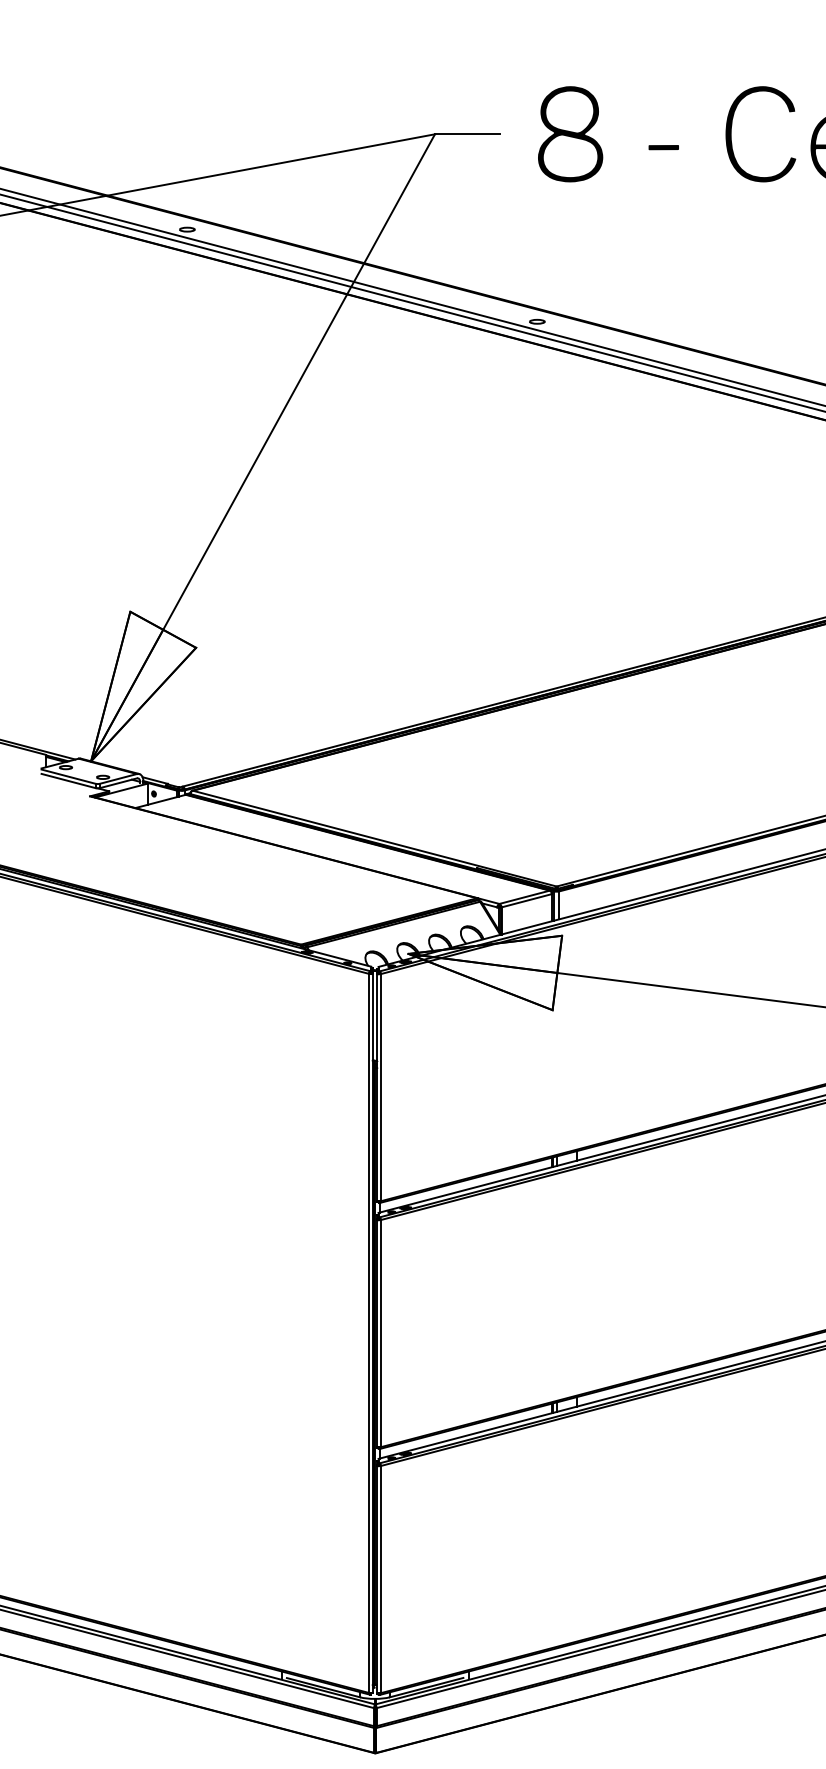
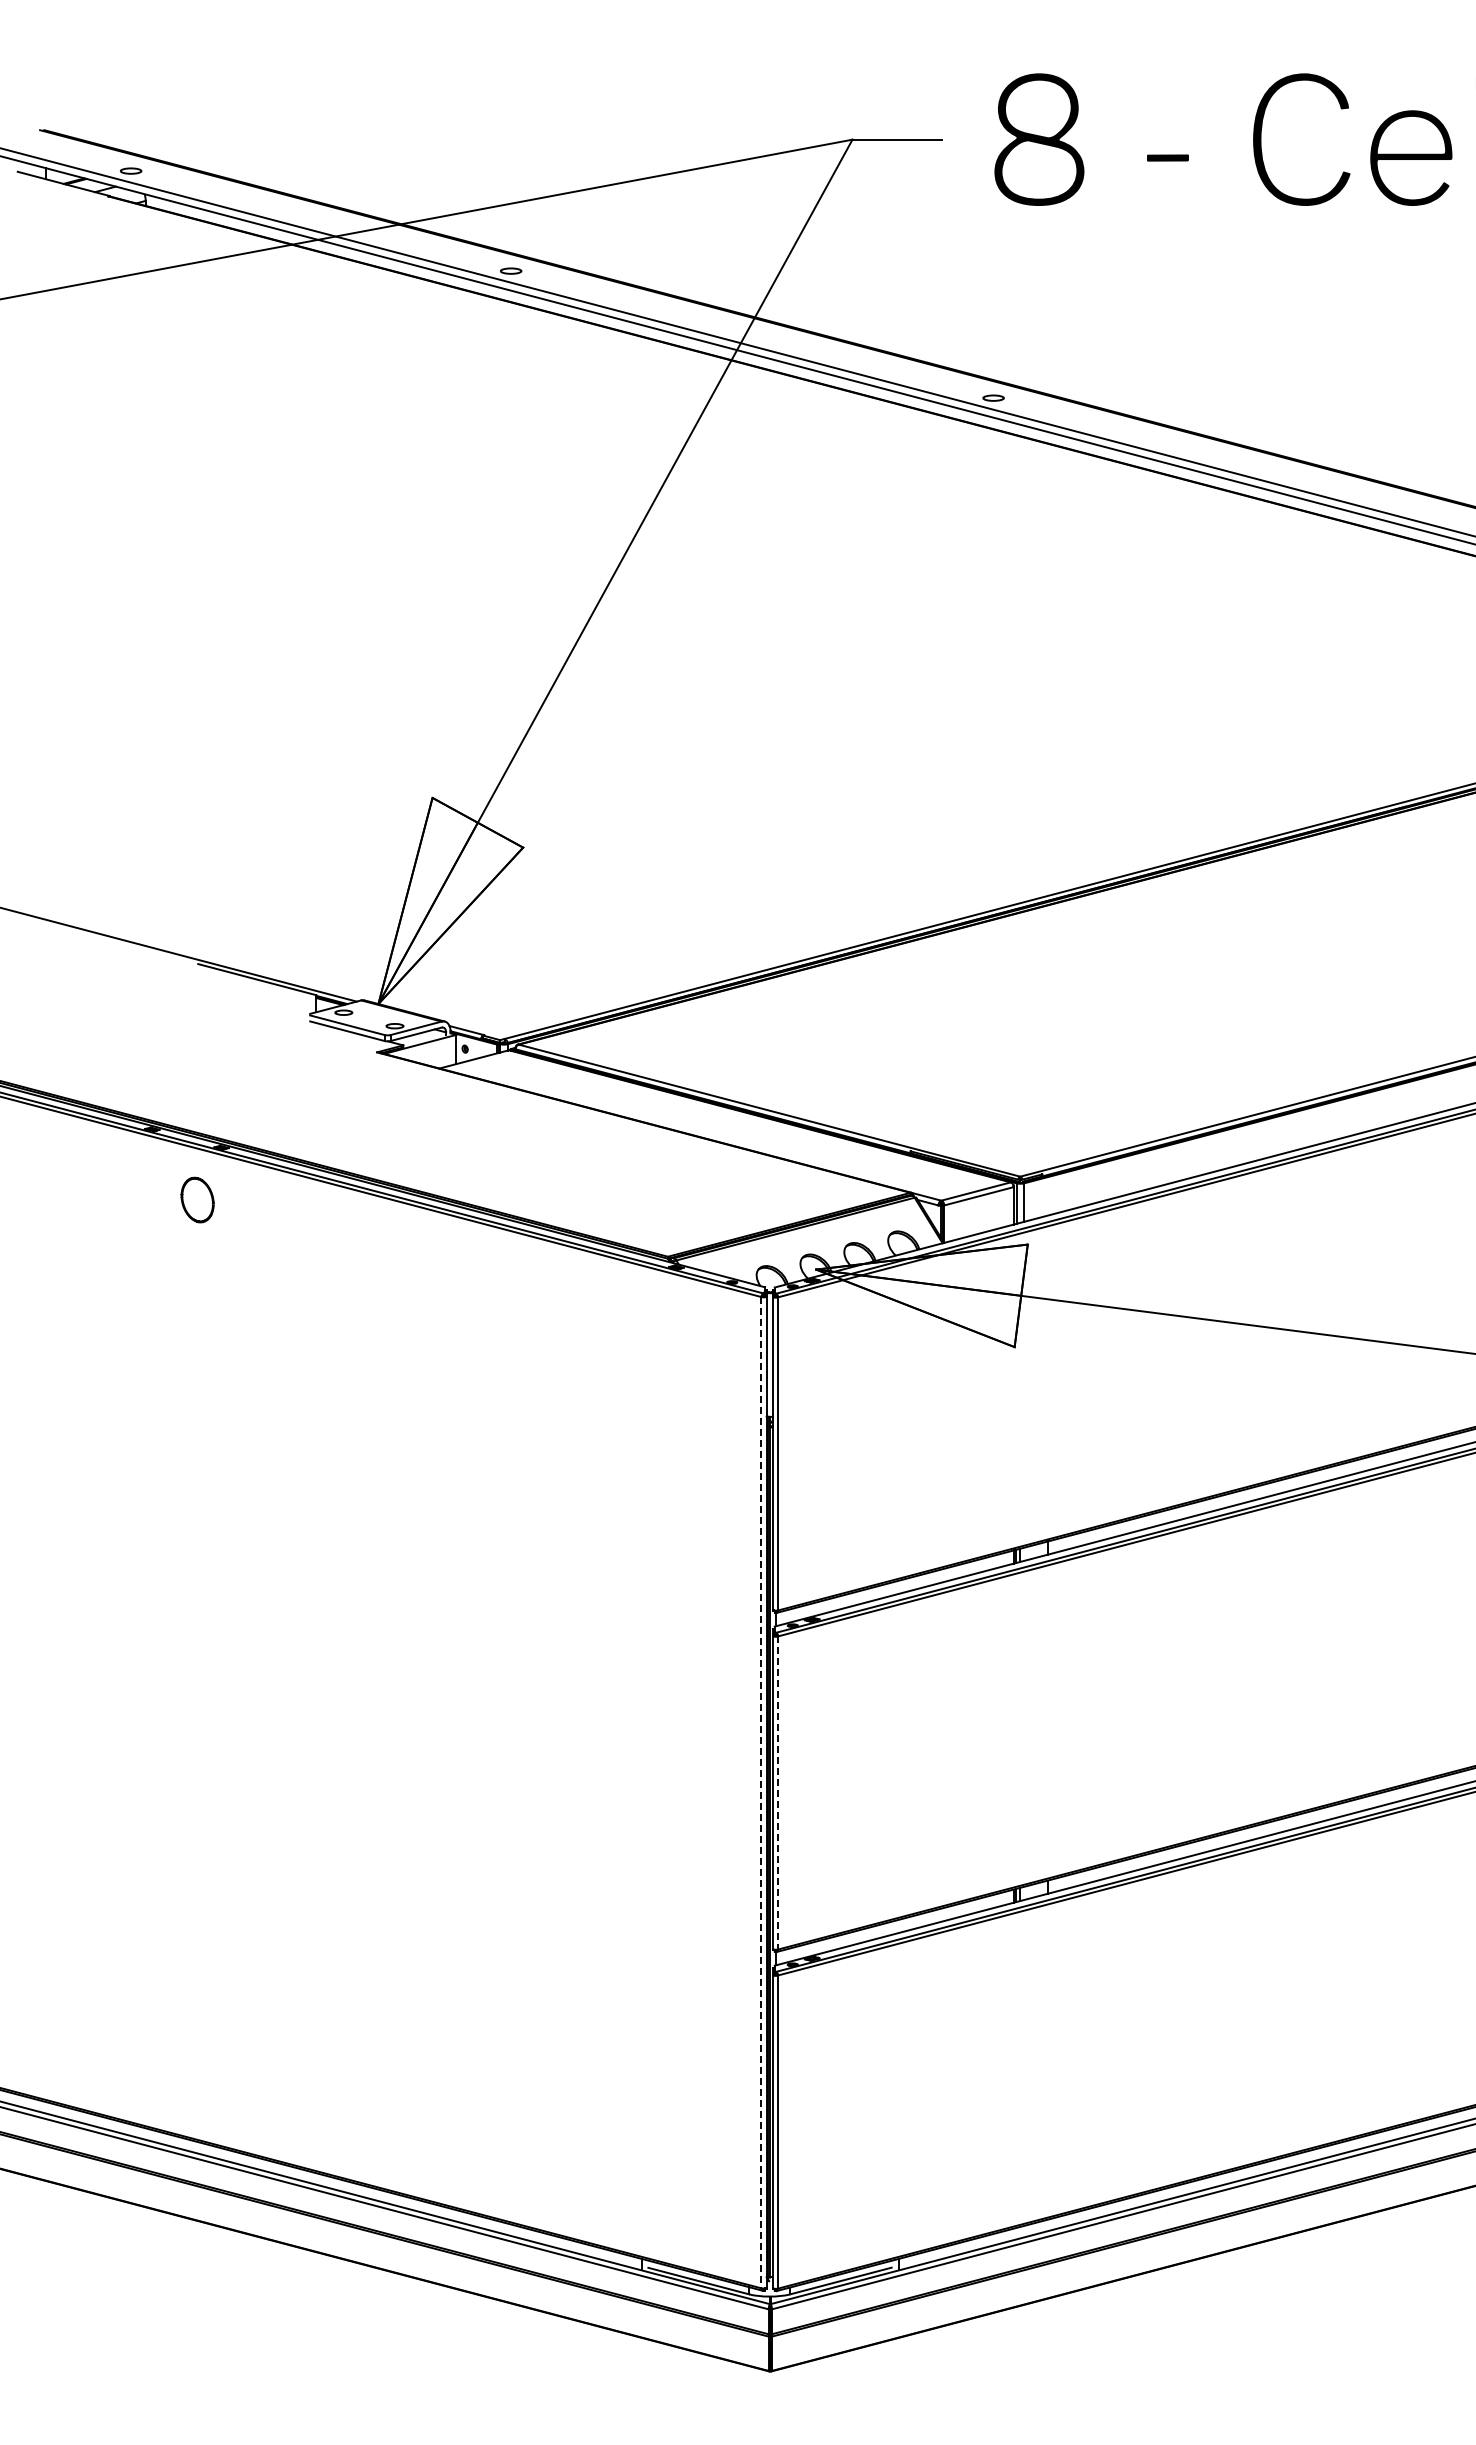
line: (368, 1333) -> (761, 1792), solid -> dashed
line: (381, 1333) -> (778, 1792), solid -> dashed

